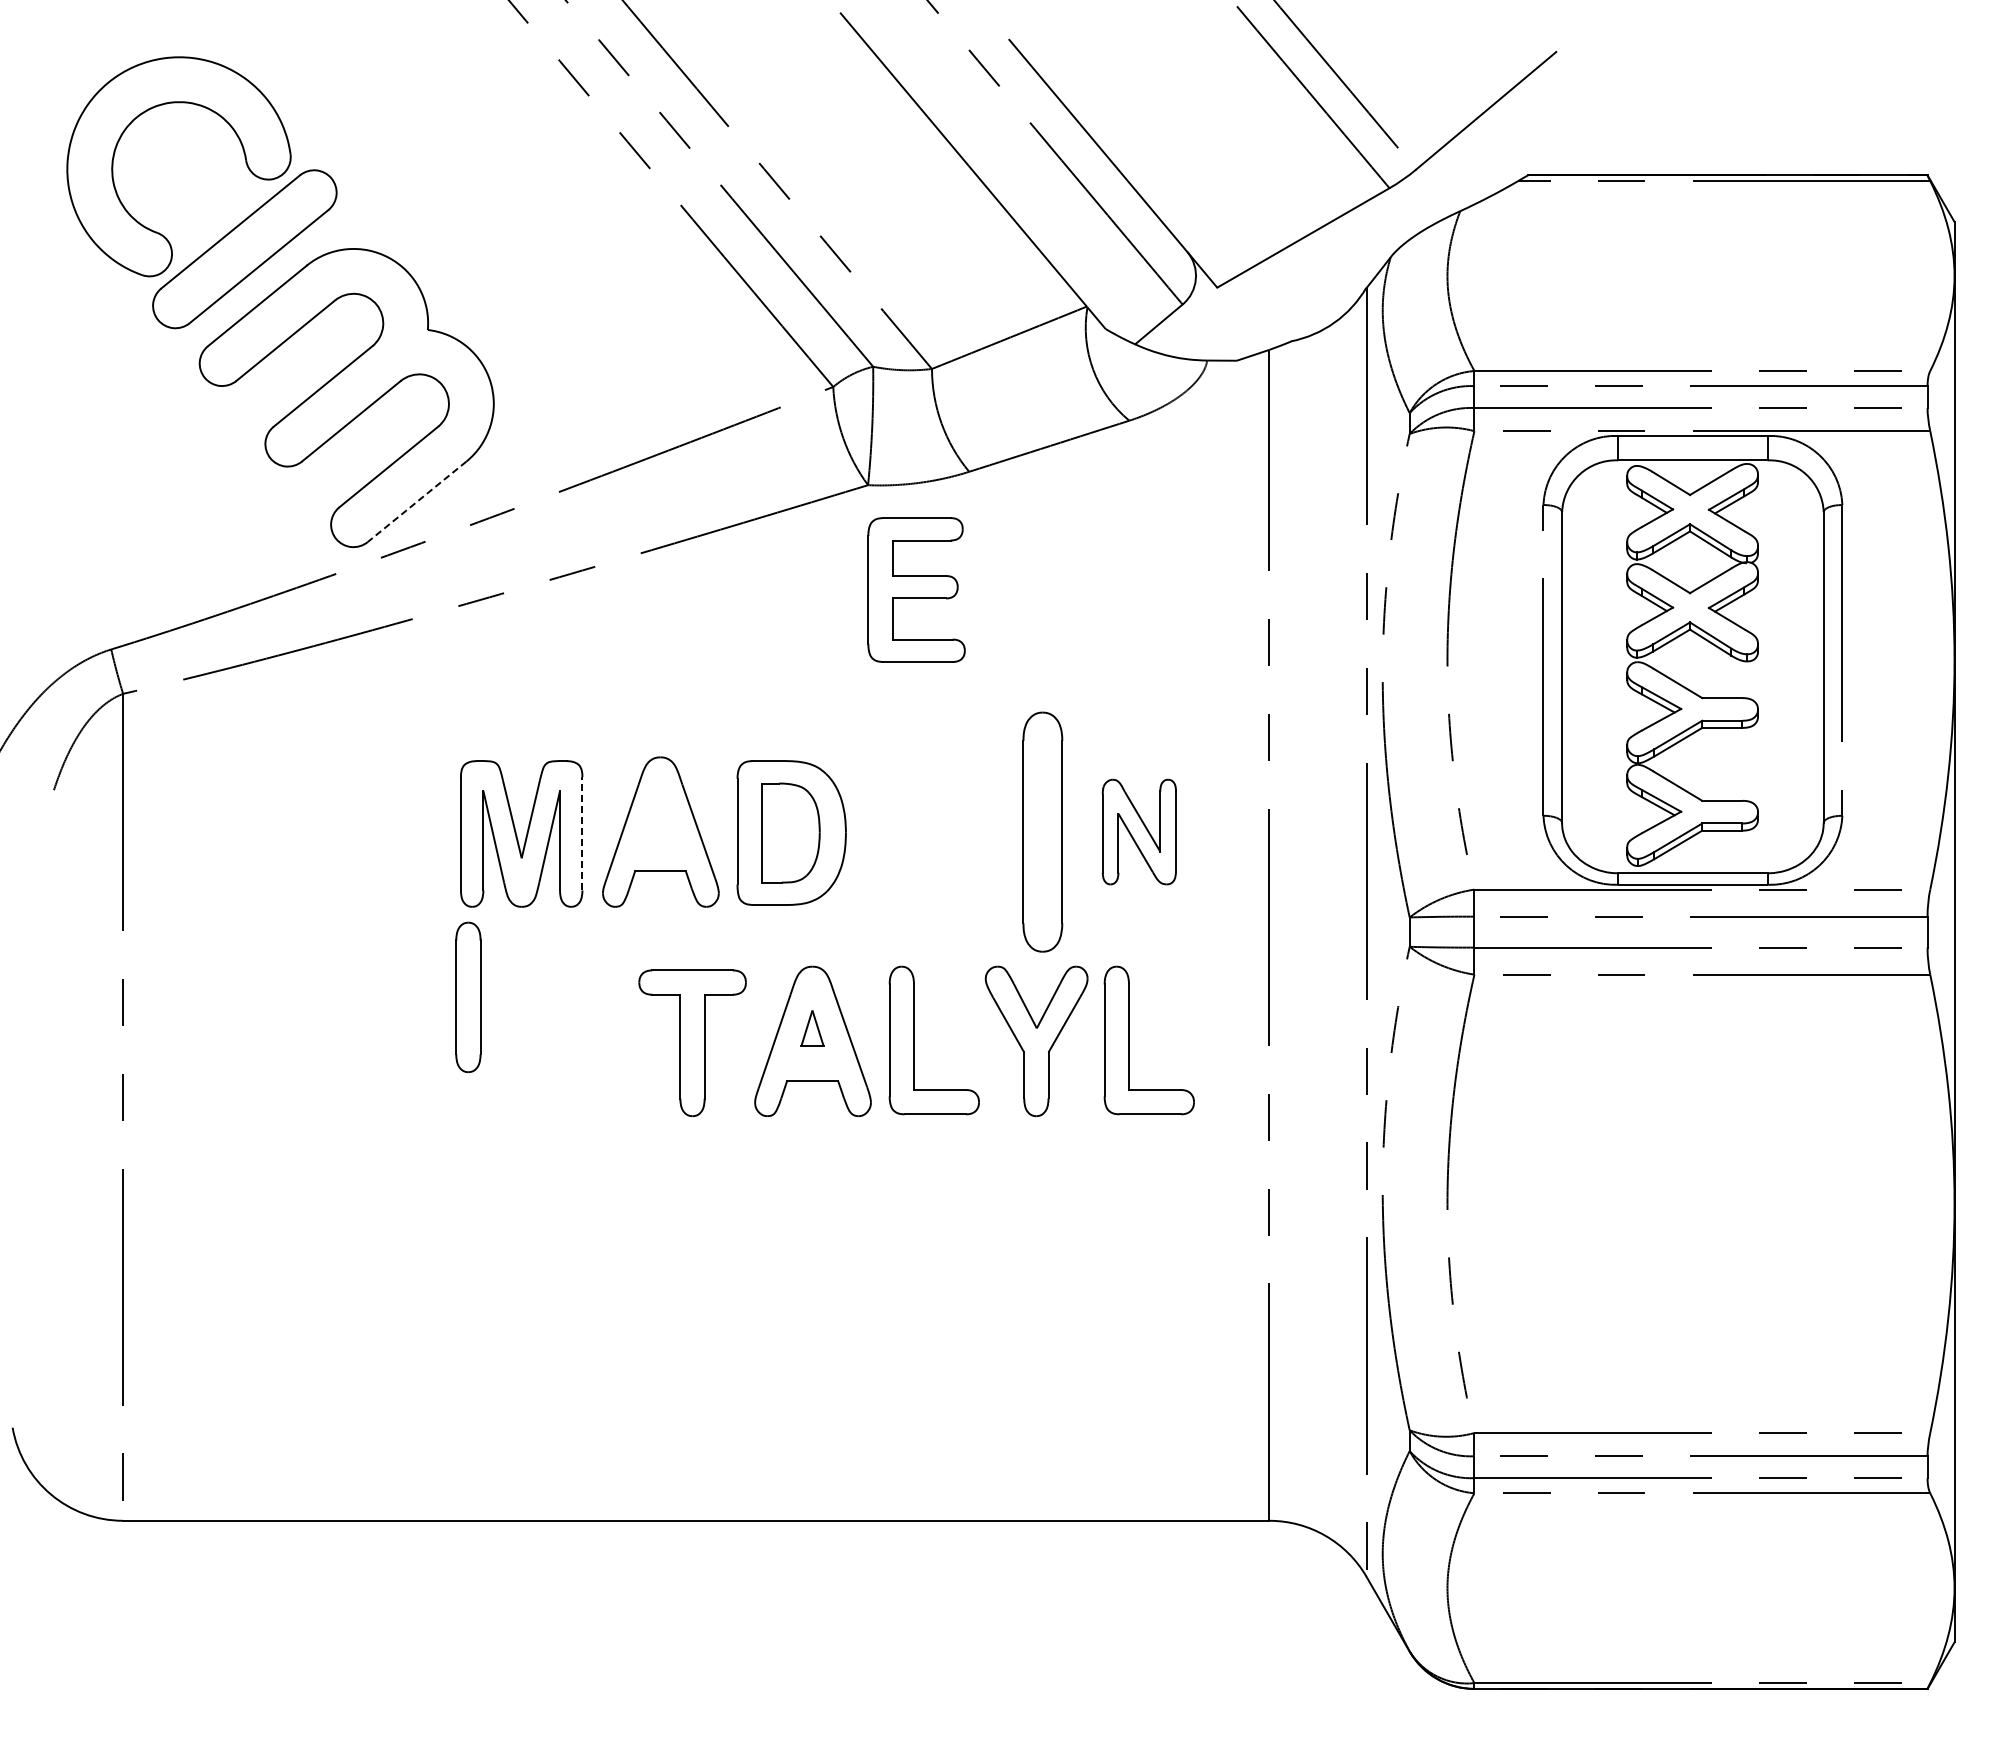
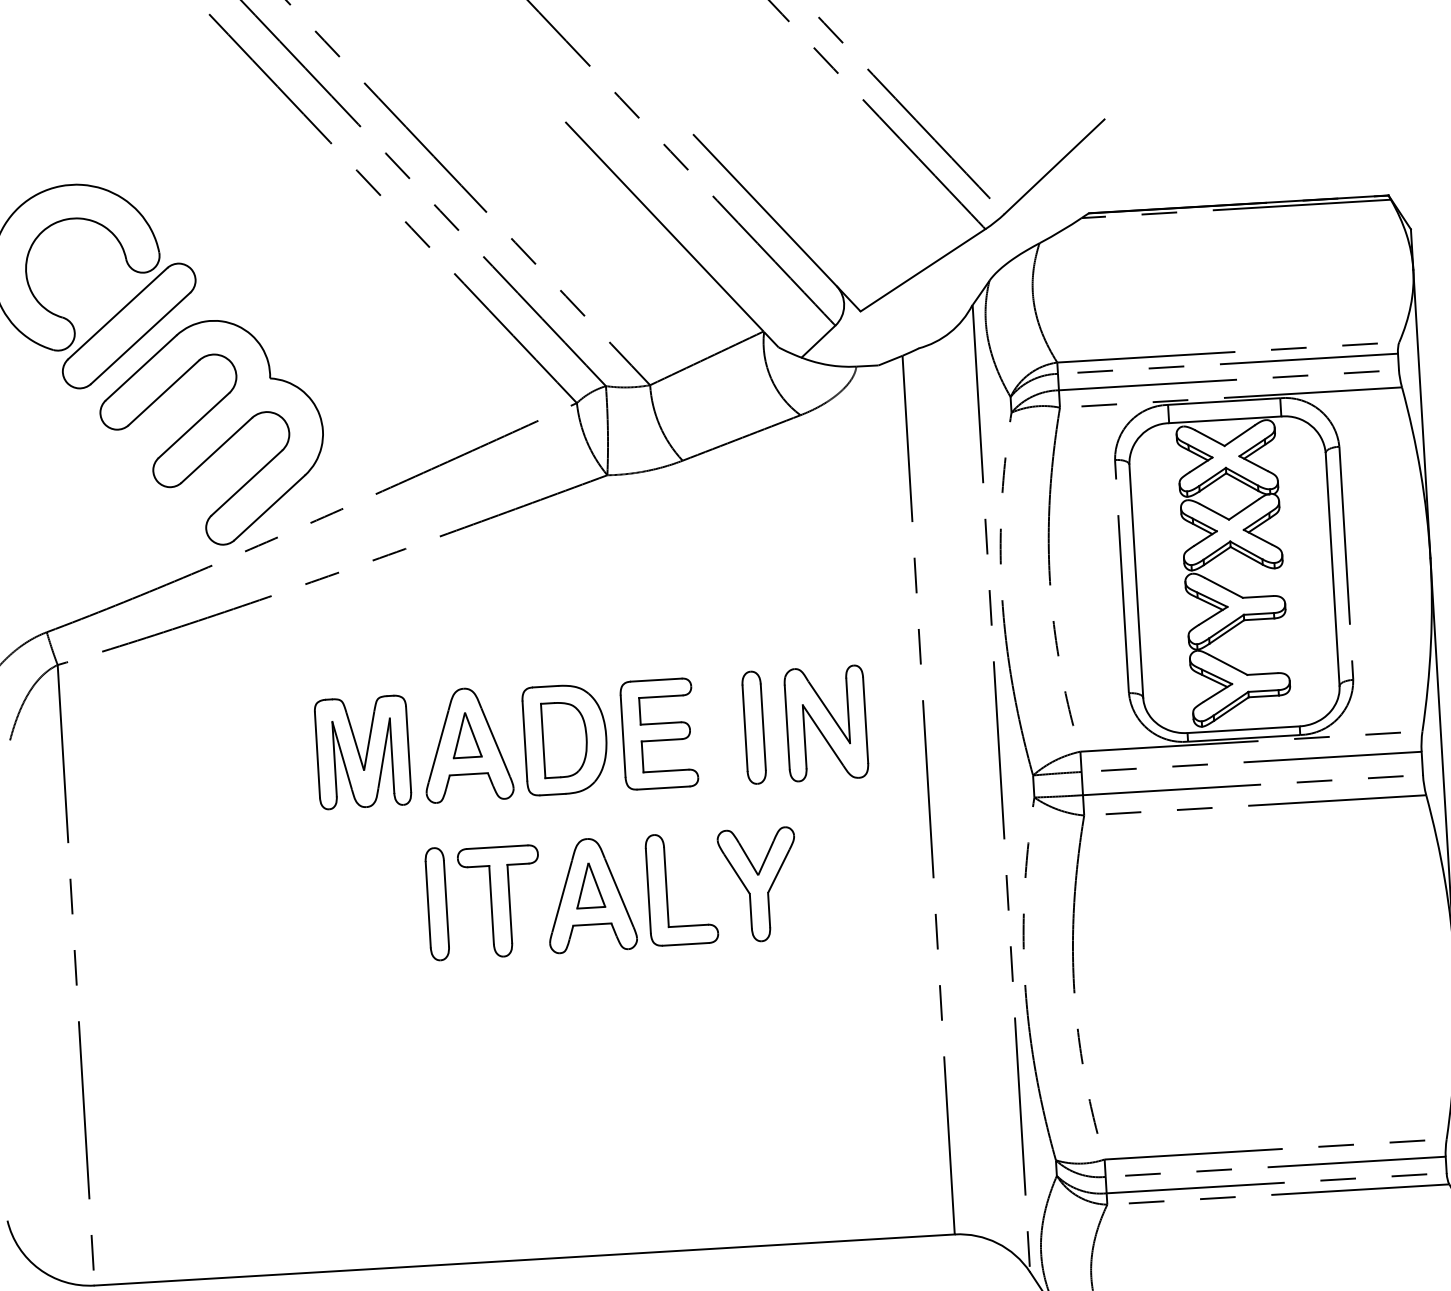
line: (417, 501) -> (270, 507), dashed -> solid
part: (916, 589) -> (659, 733), moved
part: (660, 819) -> (466, 735), added
part: (1043, 831) -> (754, 727), size x0.62
part: (1139, 831) -> (826, 723), size x1.43
line: (582, 833) -> (408, 749), dashed -> solid
part: (468, 997) -> (437, 904), moved
part: (812, 1028) -> (589, 885), size x1.67
part: (1129, 1040) -> (828, 880), removed

